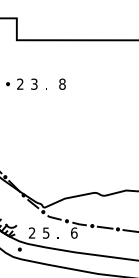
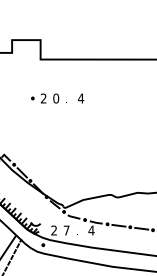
text: (34, 84) -> (56, 98), 3 -> 0
text: (61, 84) -> (80, 98), 8 -> 4
text: (46, 233) -> (66, 230), 5 -> 7
text: (74, 233) -> (91, 230), 6 -> 4

